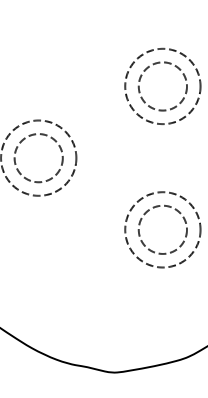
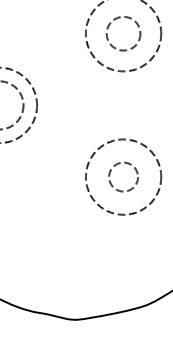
circle: (162, 86) -> (123, 33), size x0.7
circle: (162, 229) -> (123, 176), size x0.6

